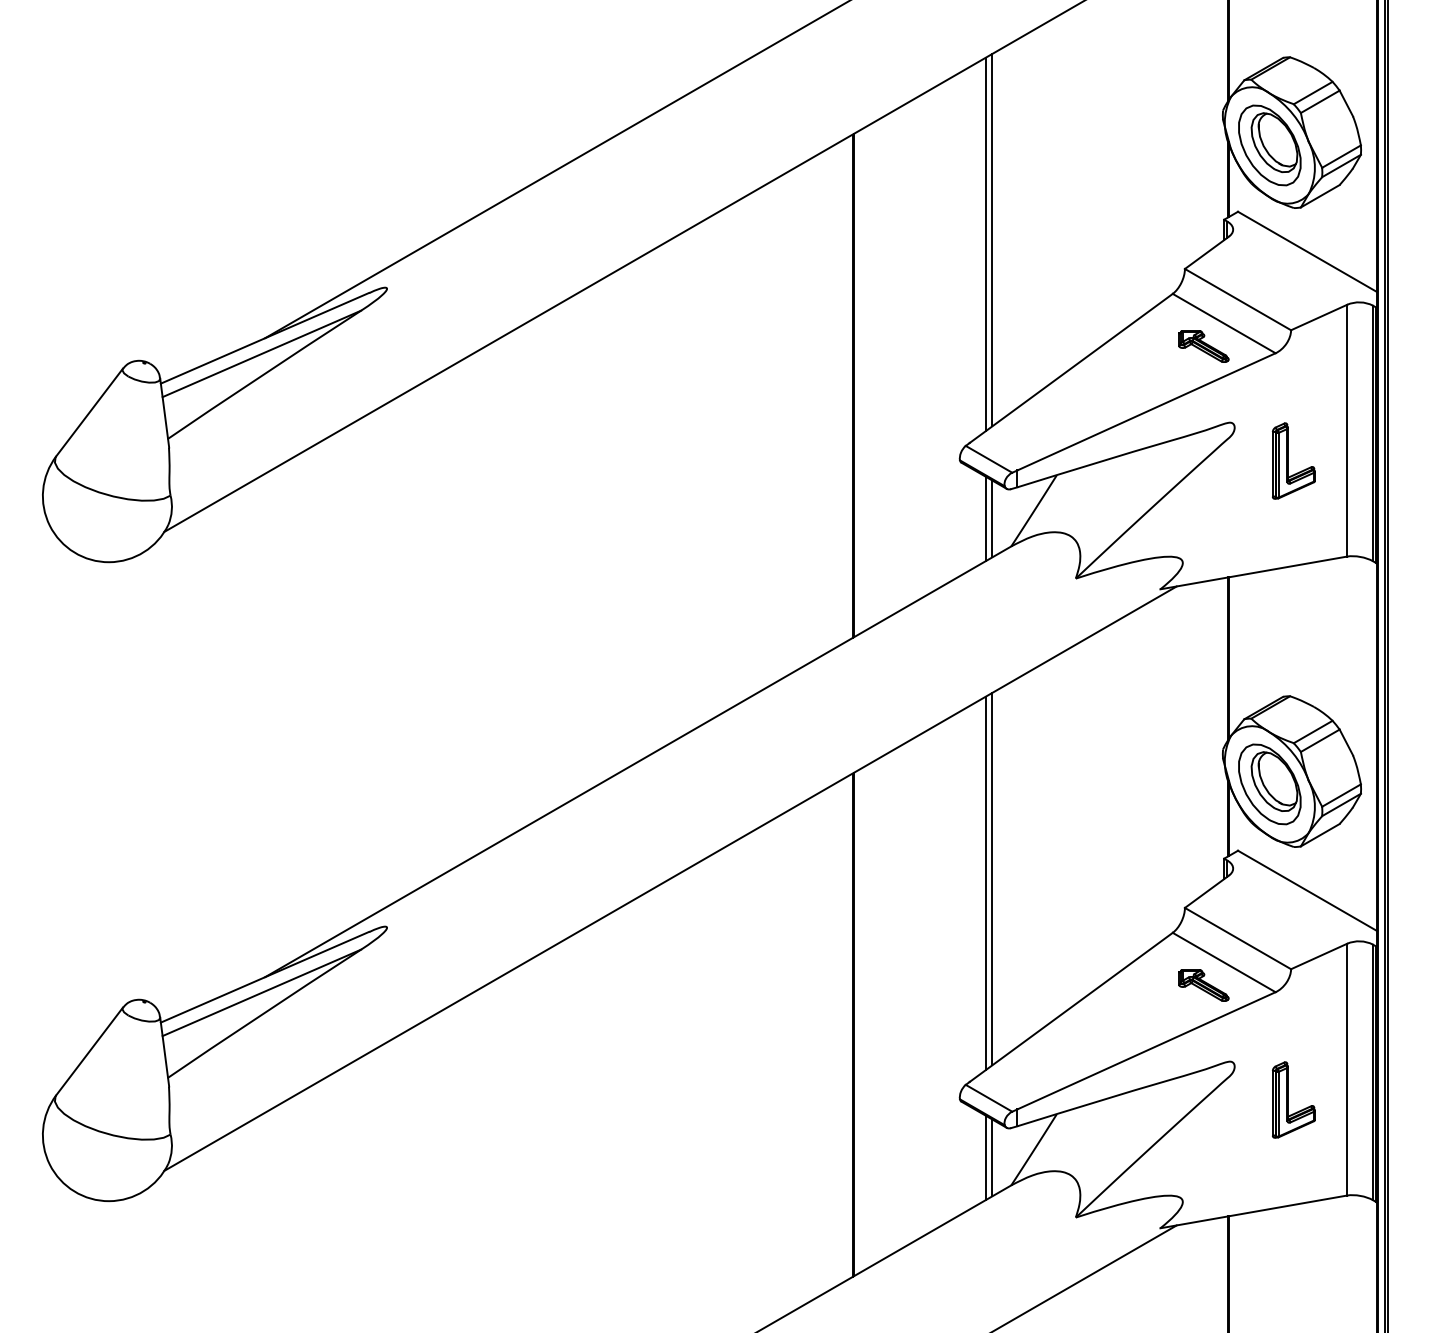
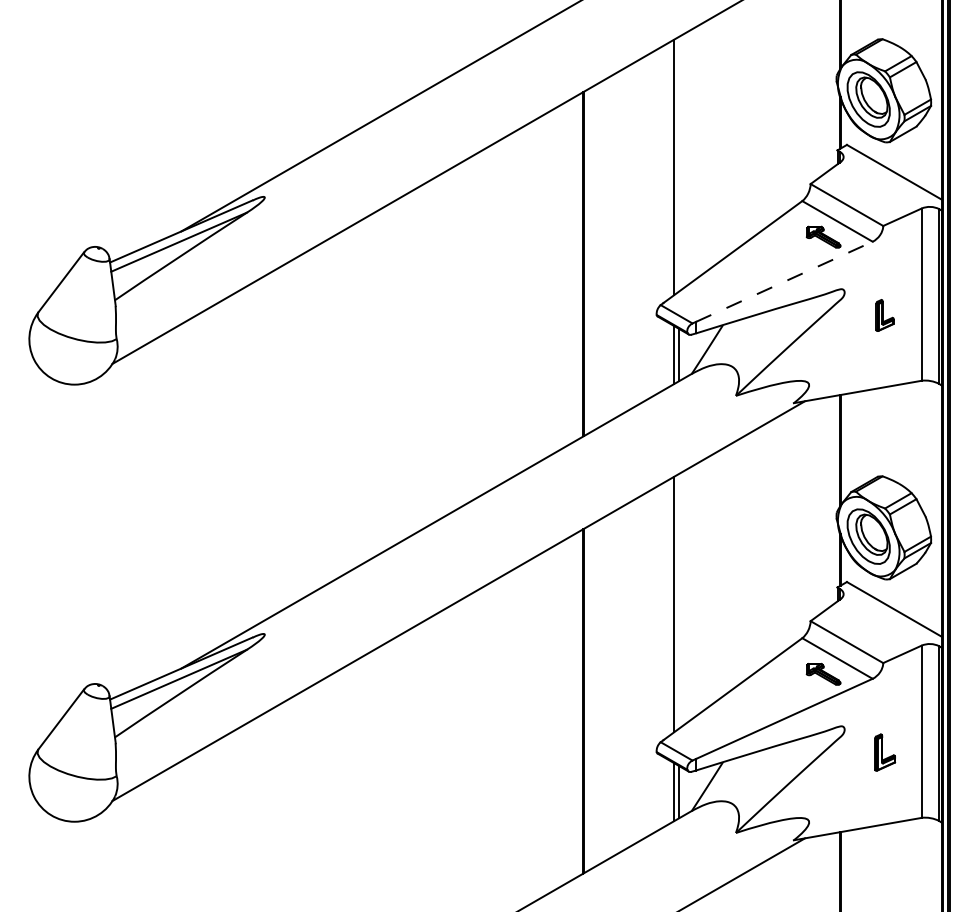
line: (991, 238) -> (678, 163), removed
line: (1146, 411) -> (784, 281), solid -> dashed
part: (1292, 461) -> (884, 315), size x0.6
line: (991, 879) -> (678, 601), removed
part: (1292, 1099) -> (884, 752), size x0.7

